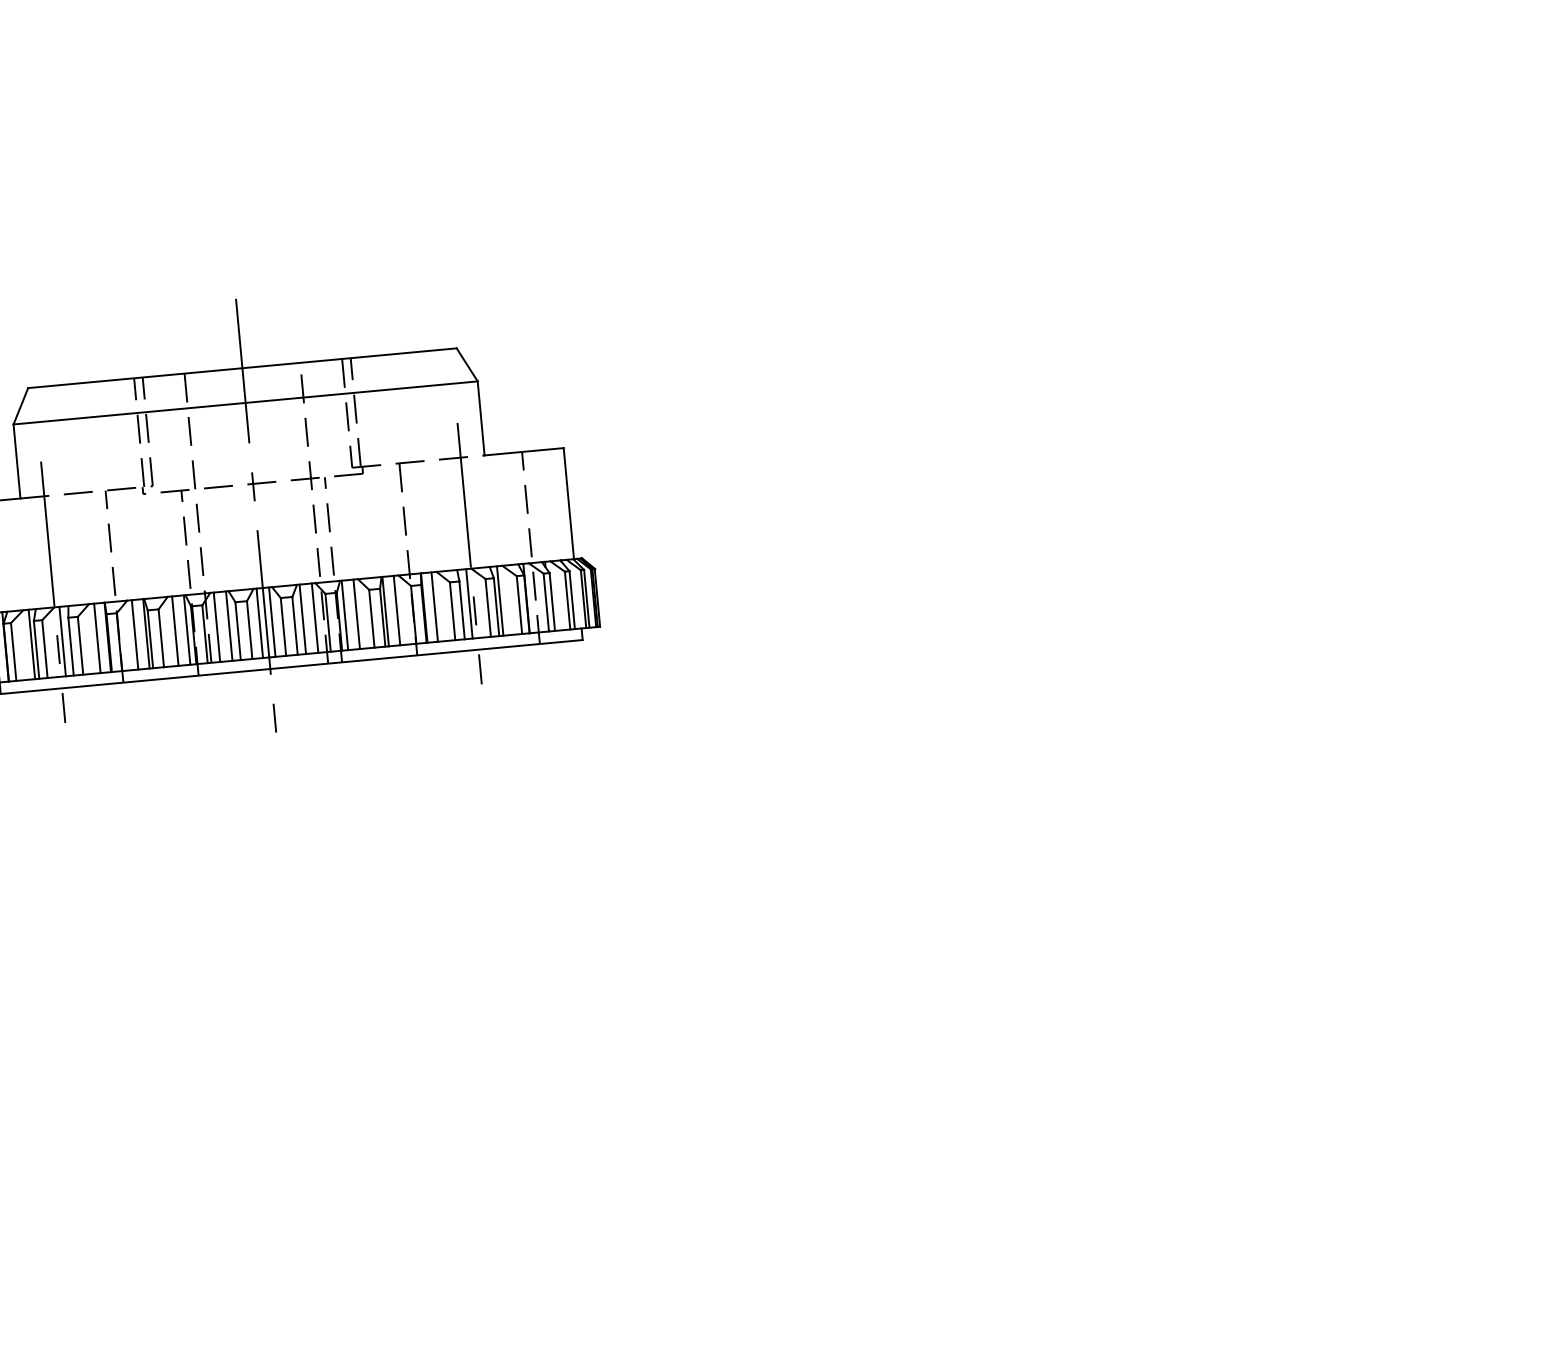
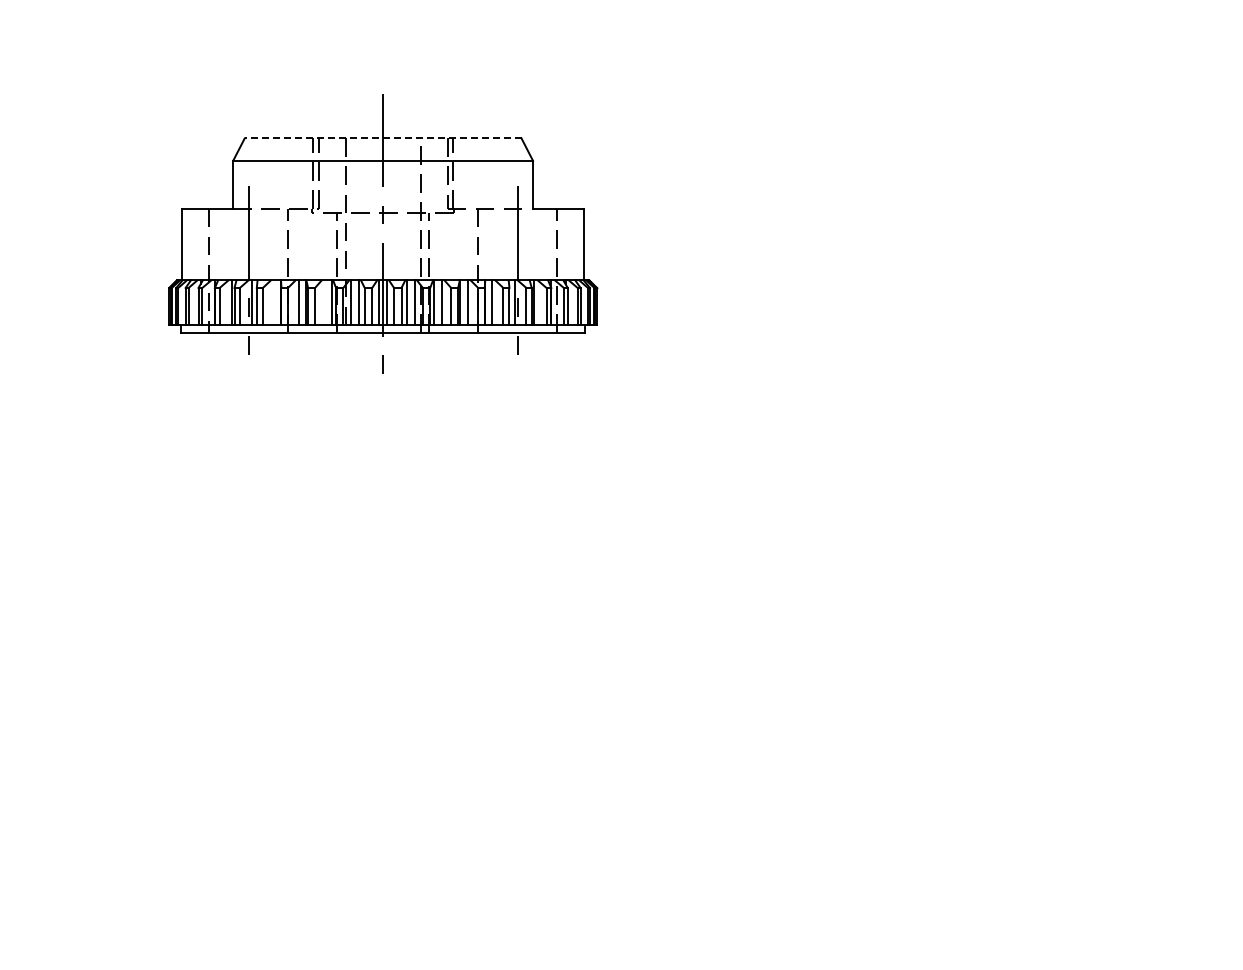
line: (241, 368) -> (382, 138), solid -> dashed
line: (175, 630) -> (324, 302), removed
line: (97, 637) -> (274, 302), removed

